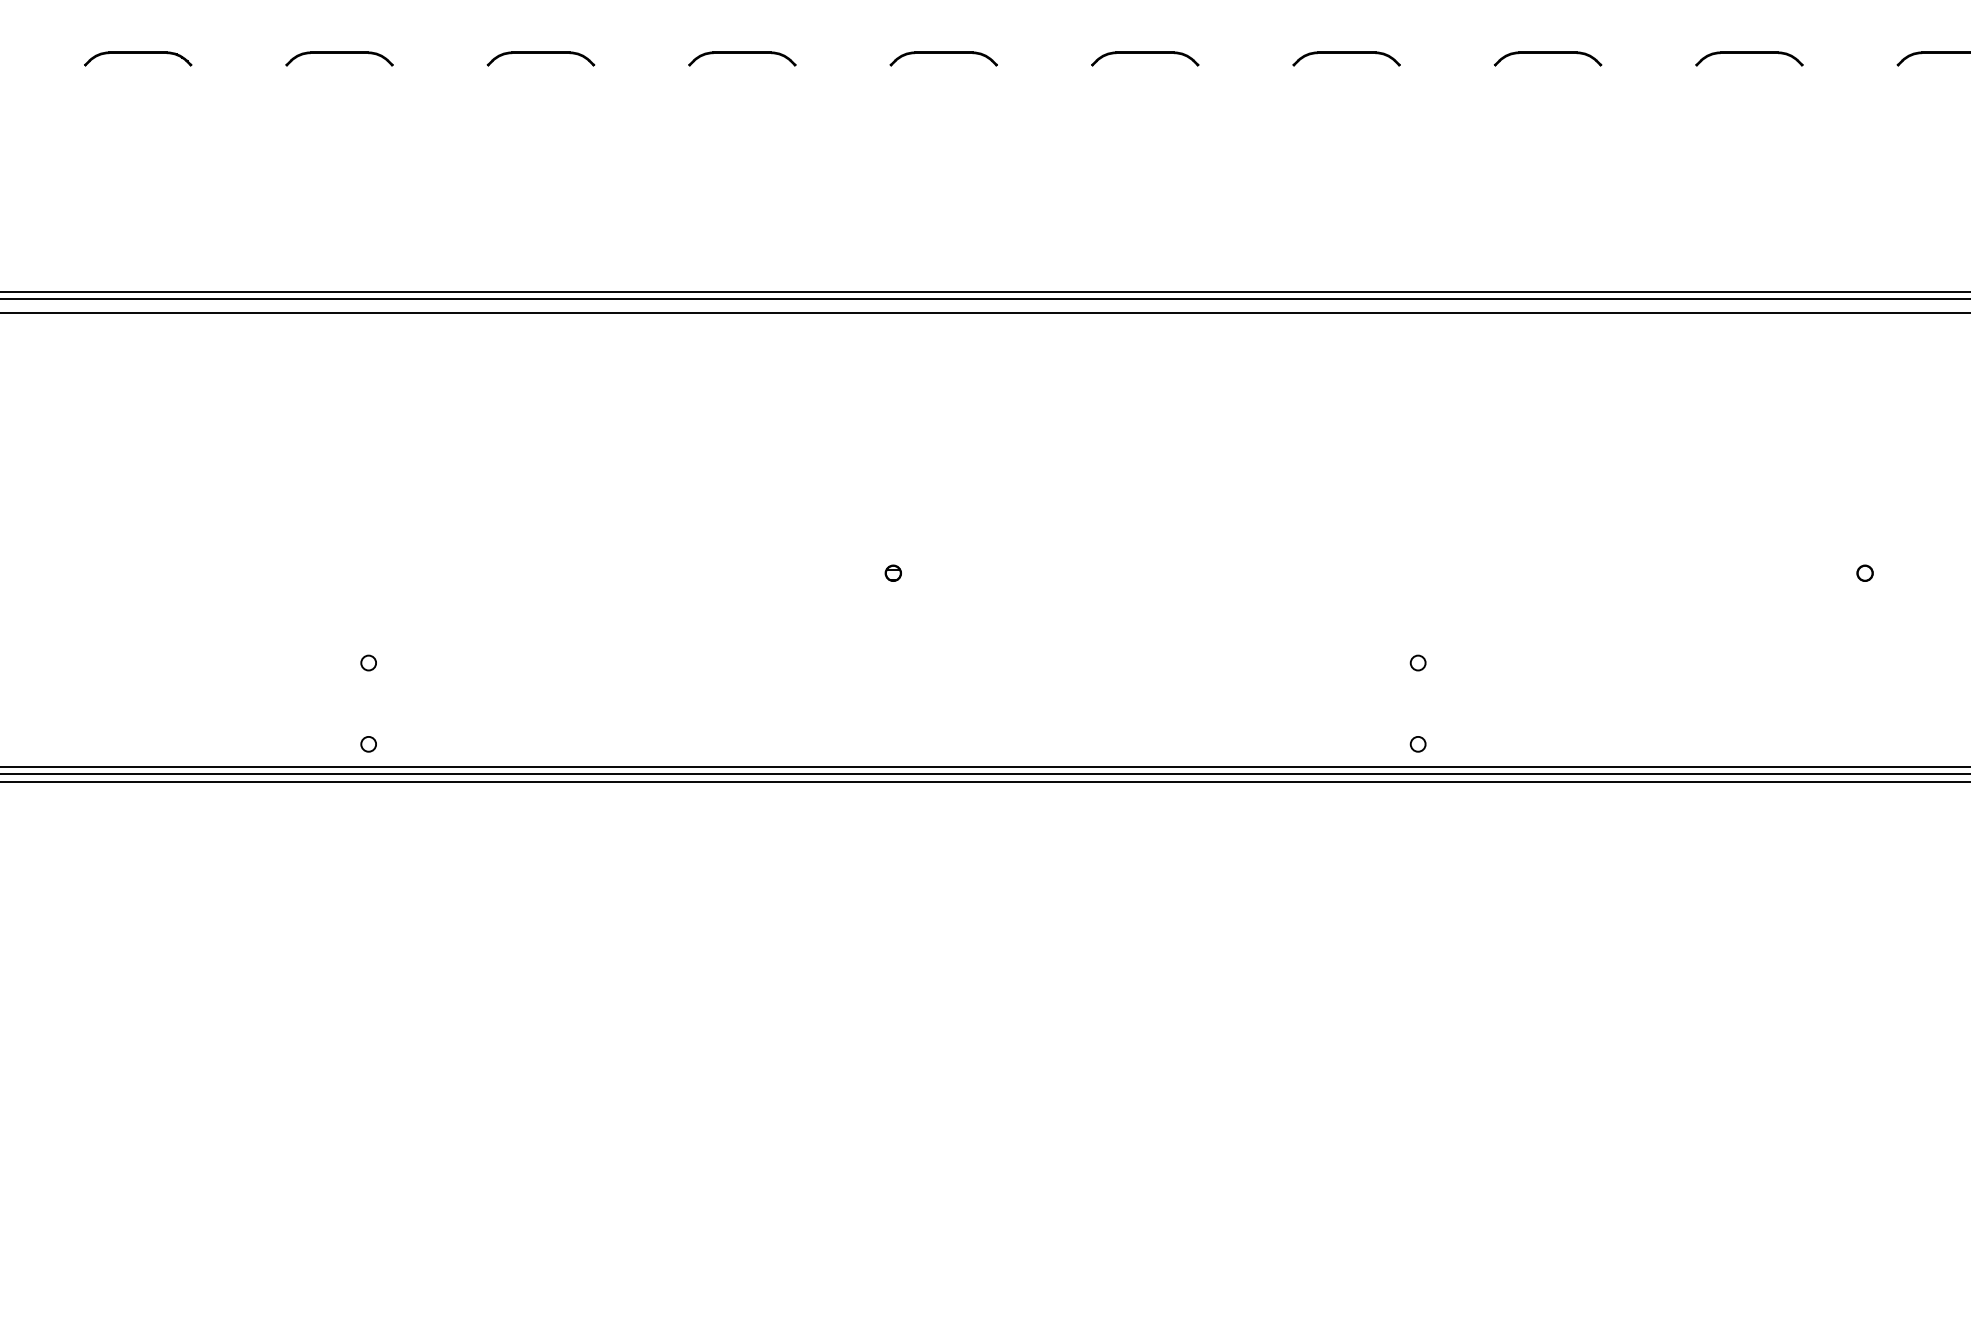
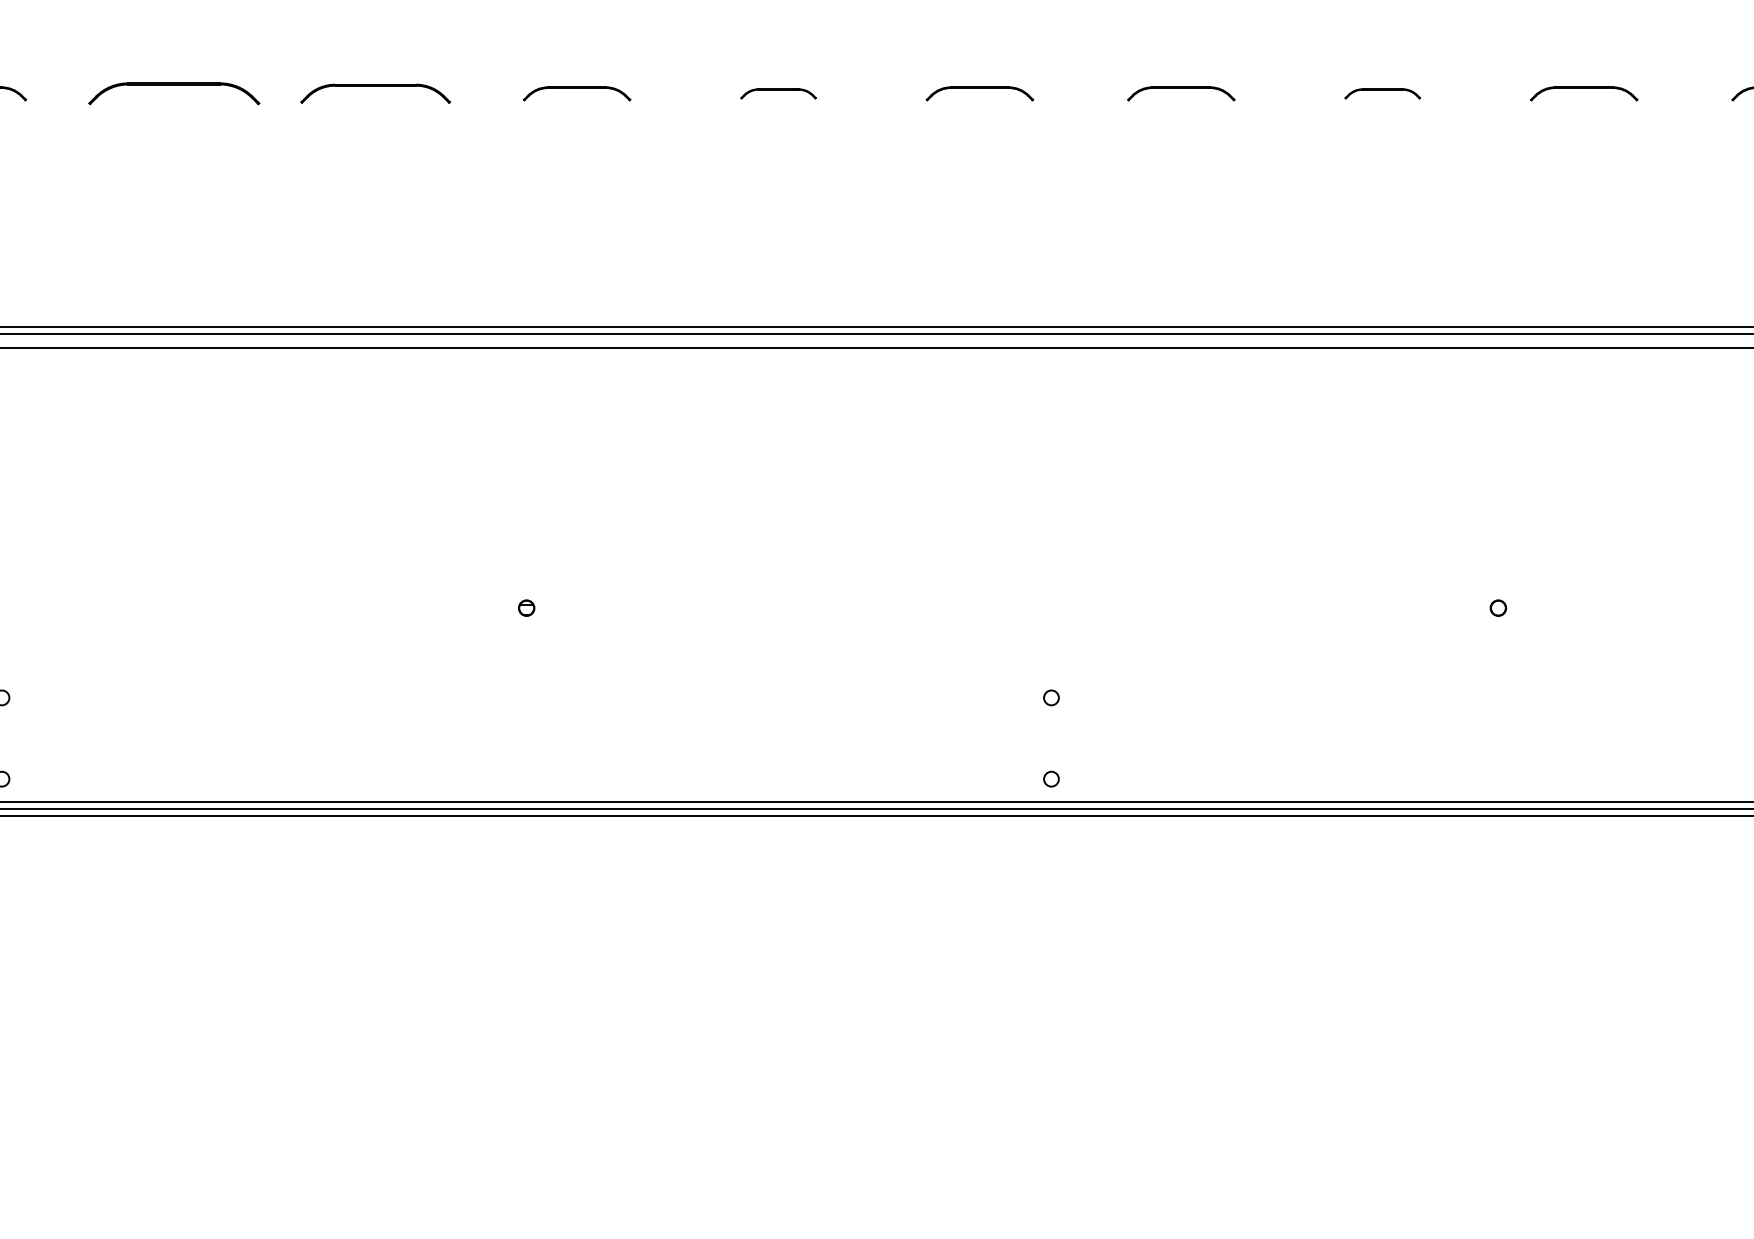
part: (540, 58) -> (173, 93), size x1.6
part: (742, 58) -> (375, 93), size x1.4
part: (1145, 58) -> (778, 93), size x0.7
part: (1749, 58) -> (1382, 93), size x0.7

